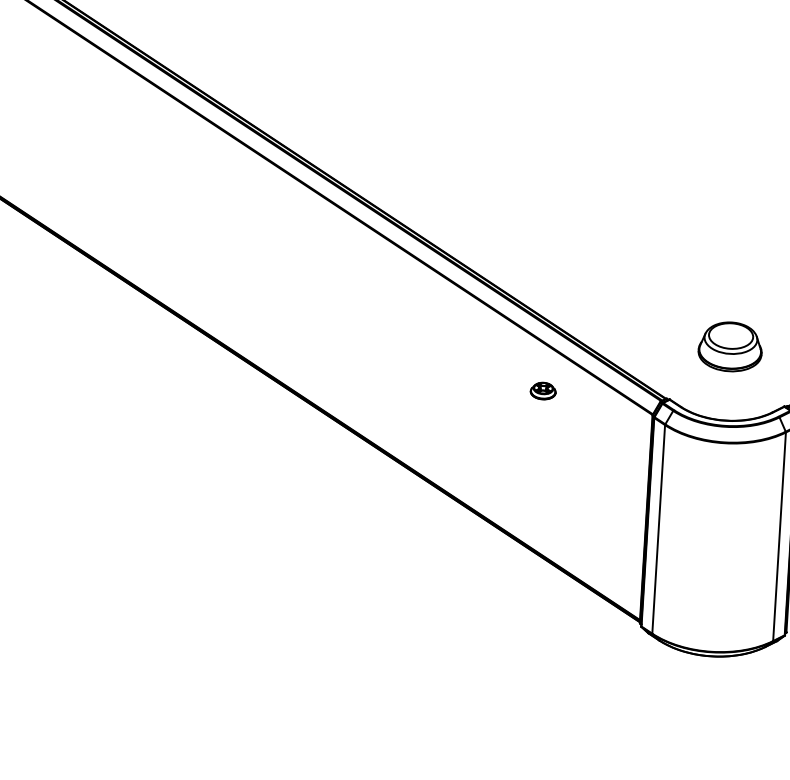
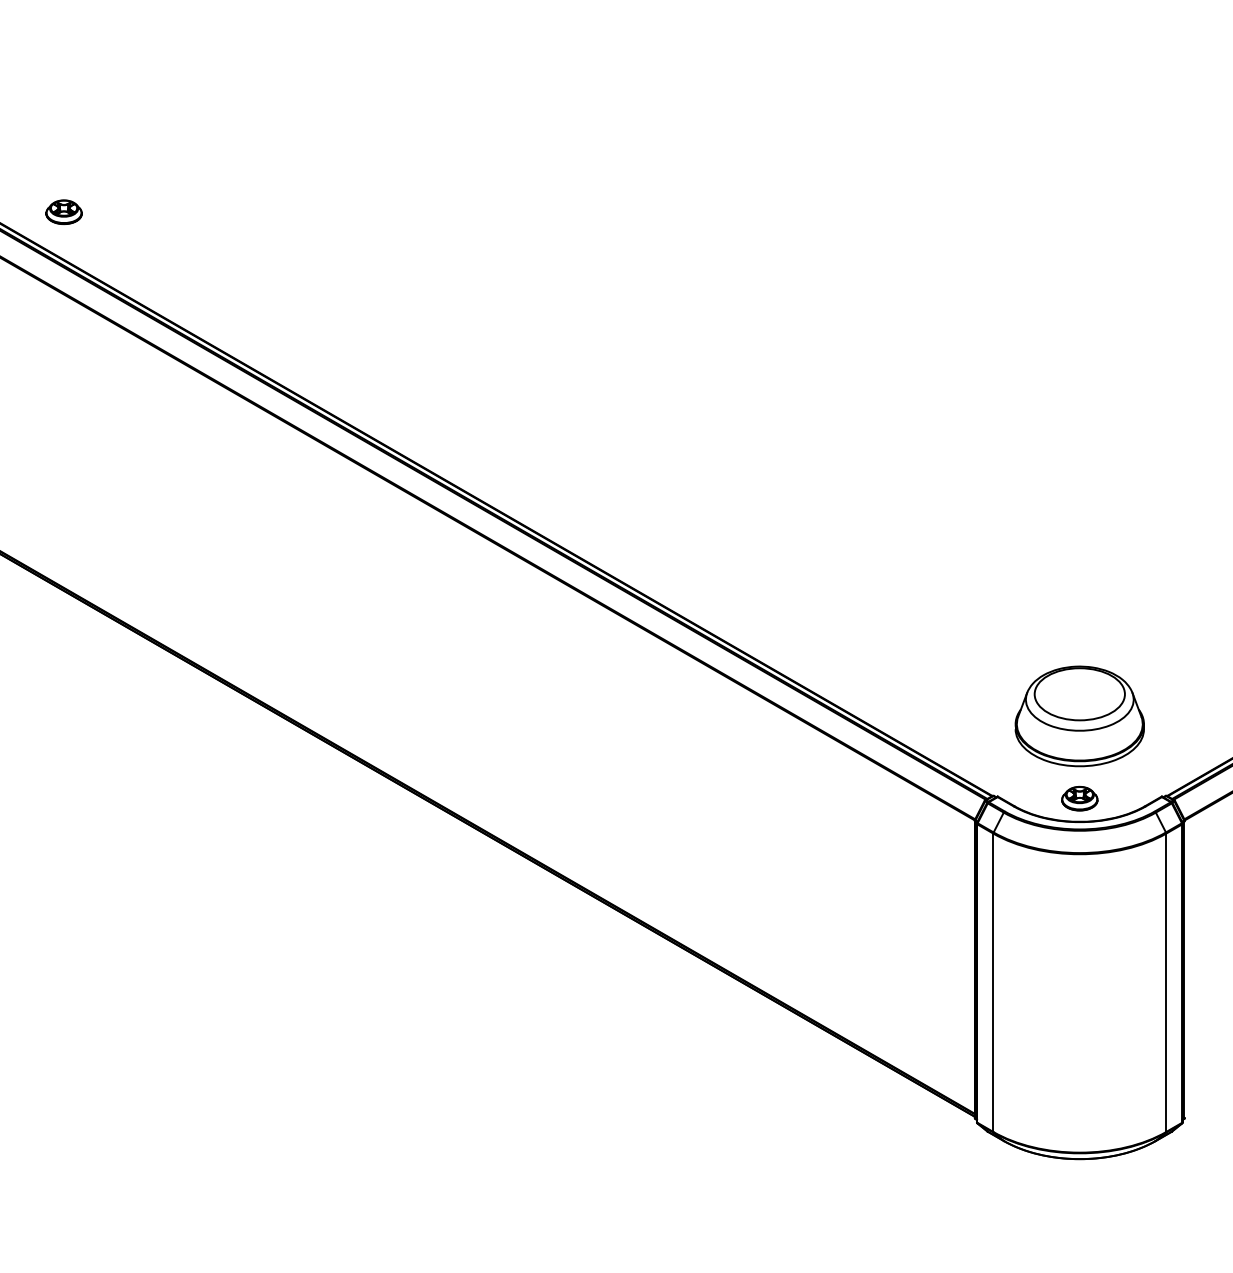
part: (730, 346) -> (1079, 716), size x1.43
part: (543, 390) -> (1079, 798), moved

